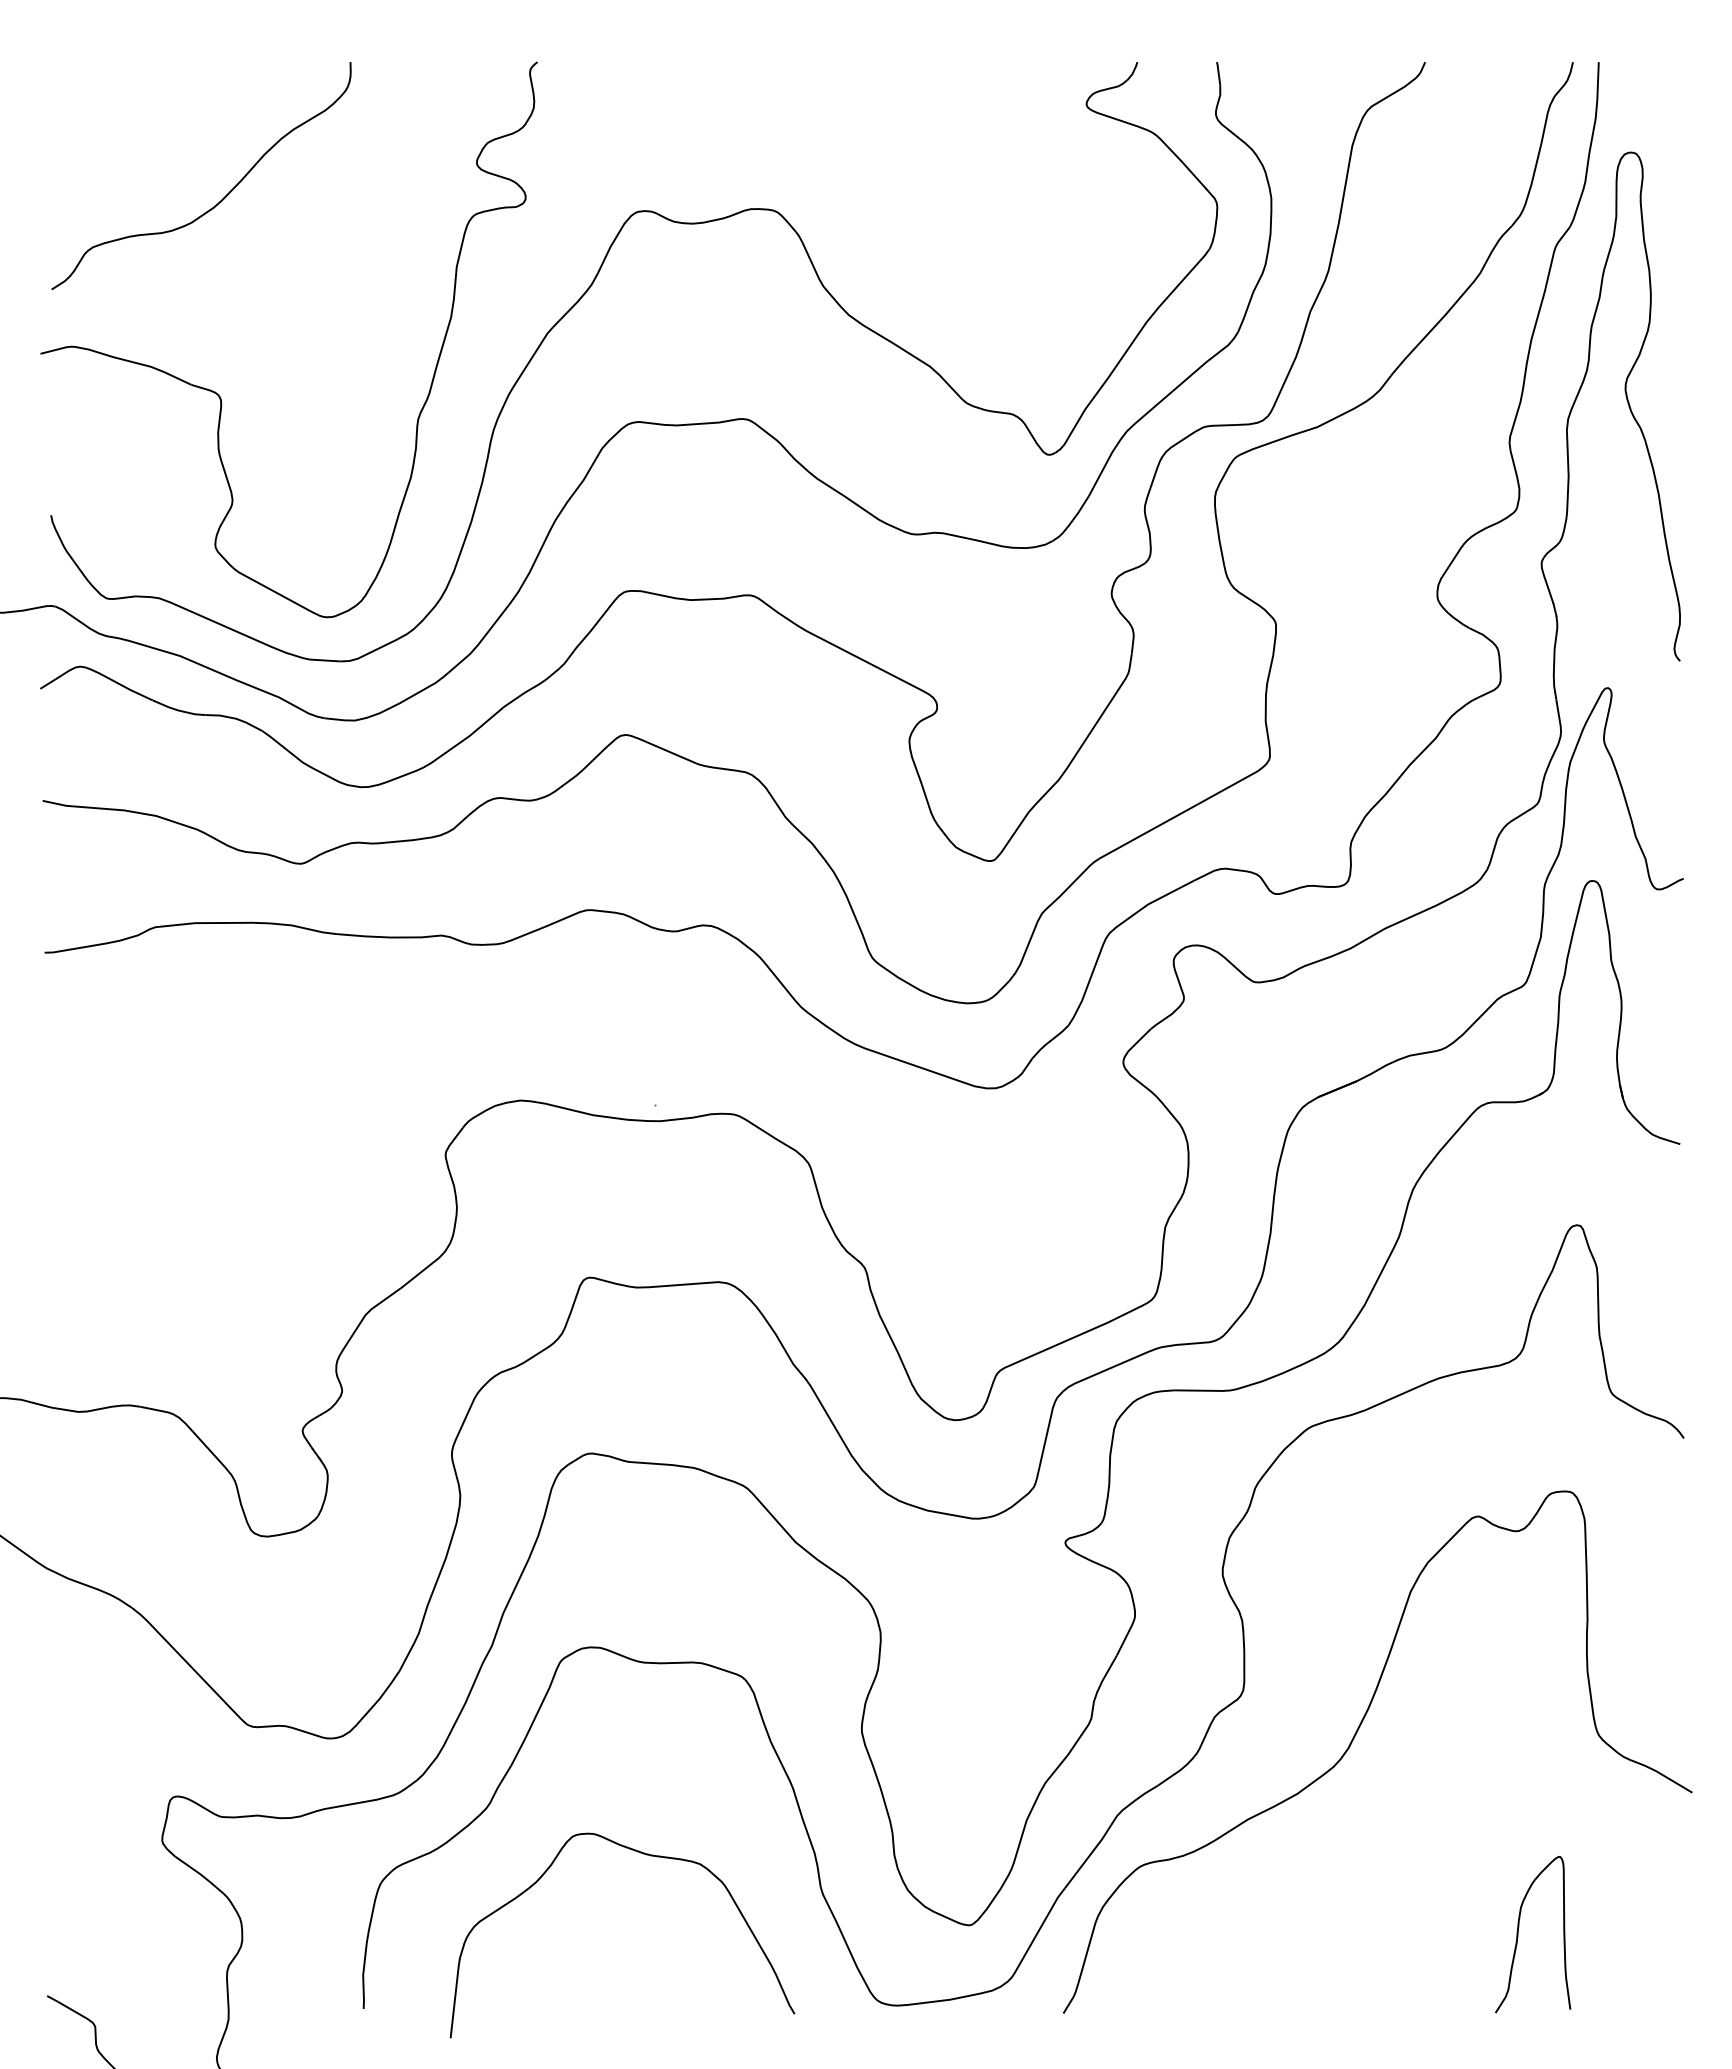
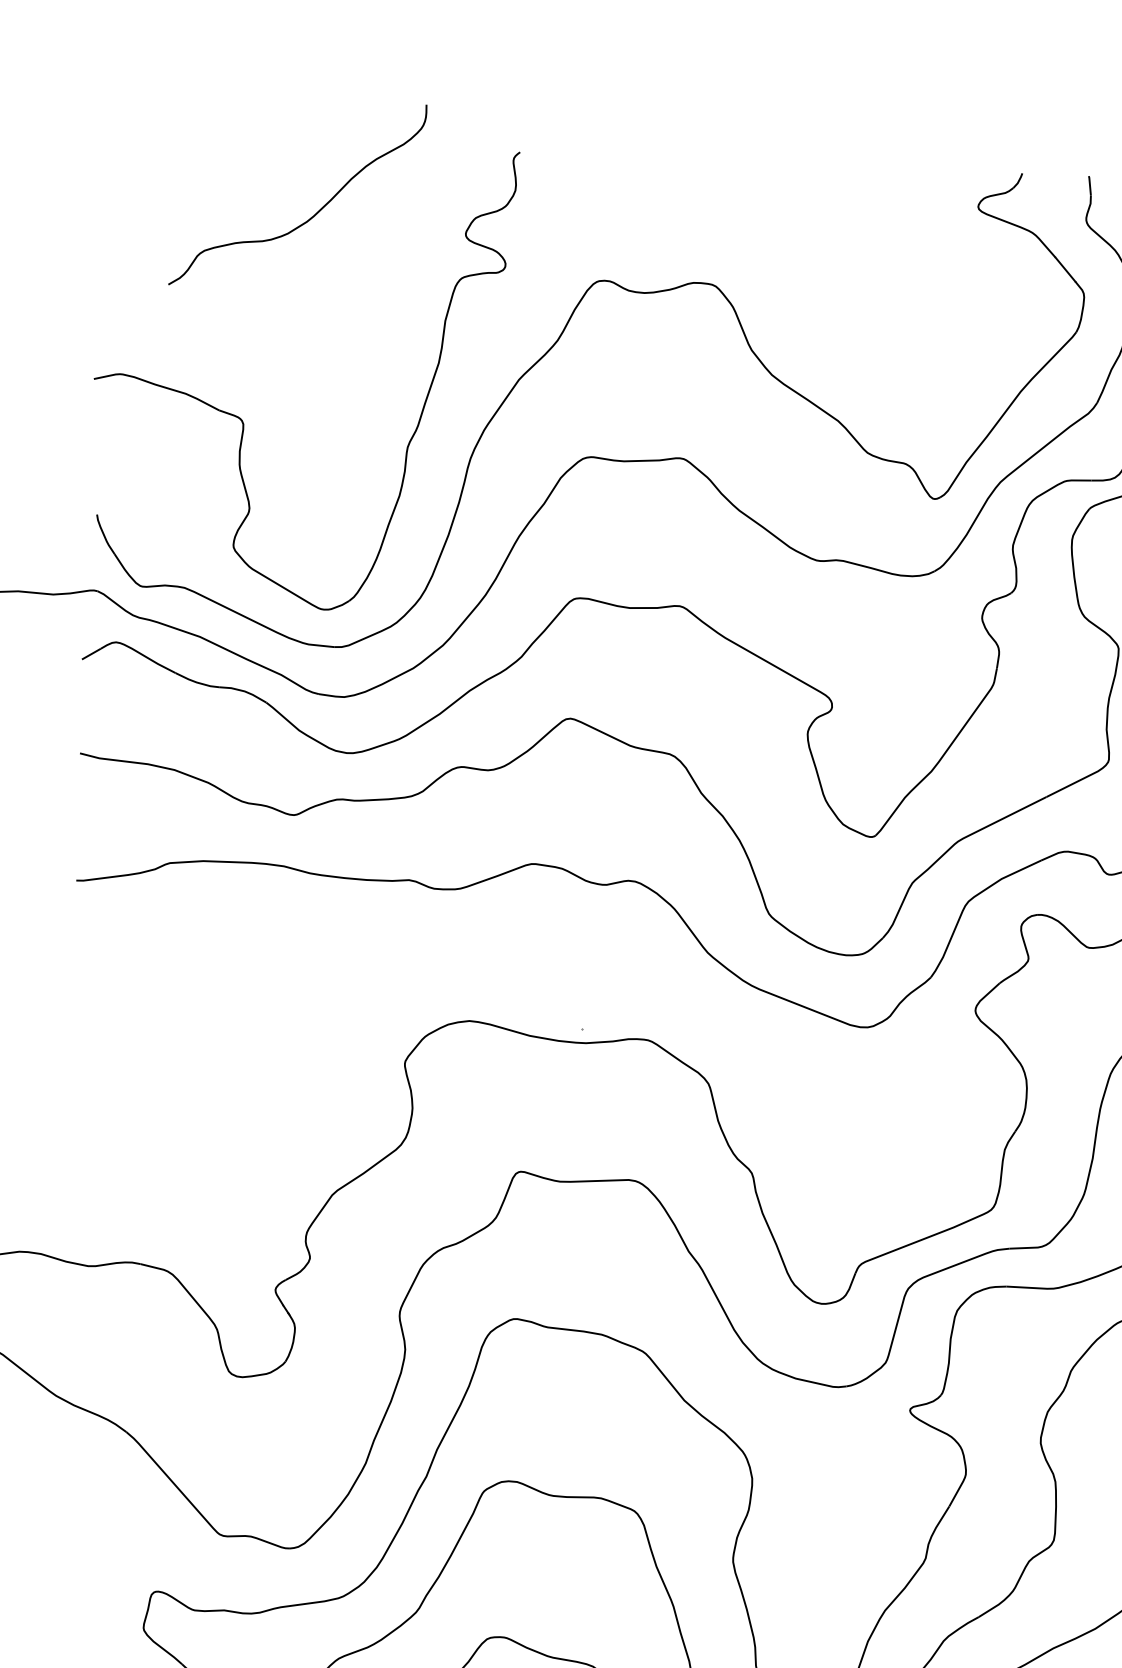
curve: (223, 197) -> (315, 213), moved

